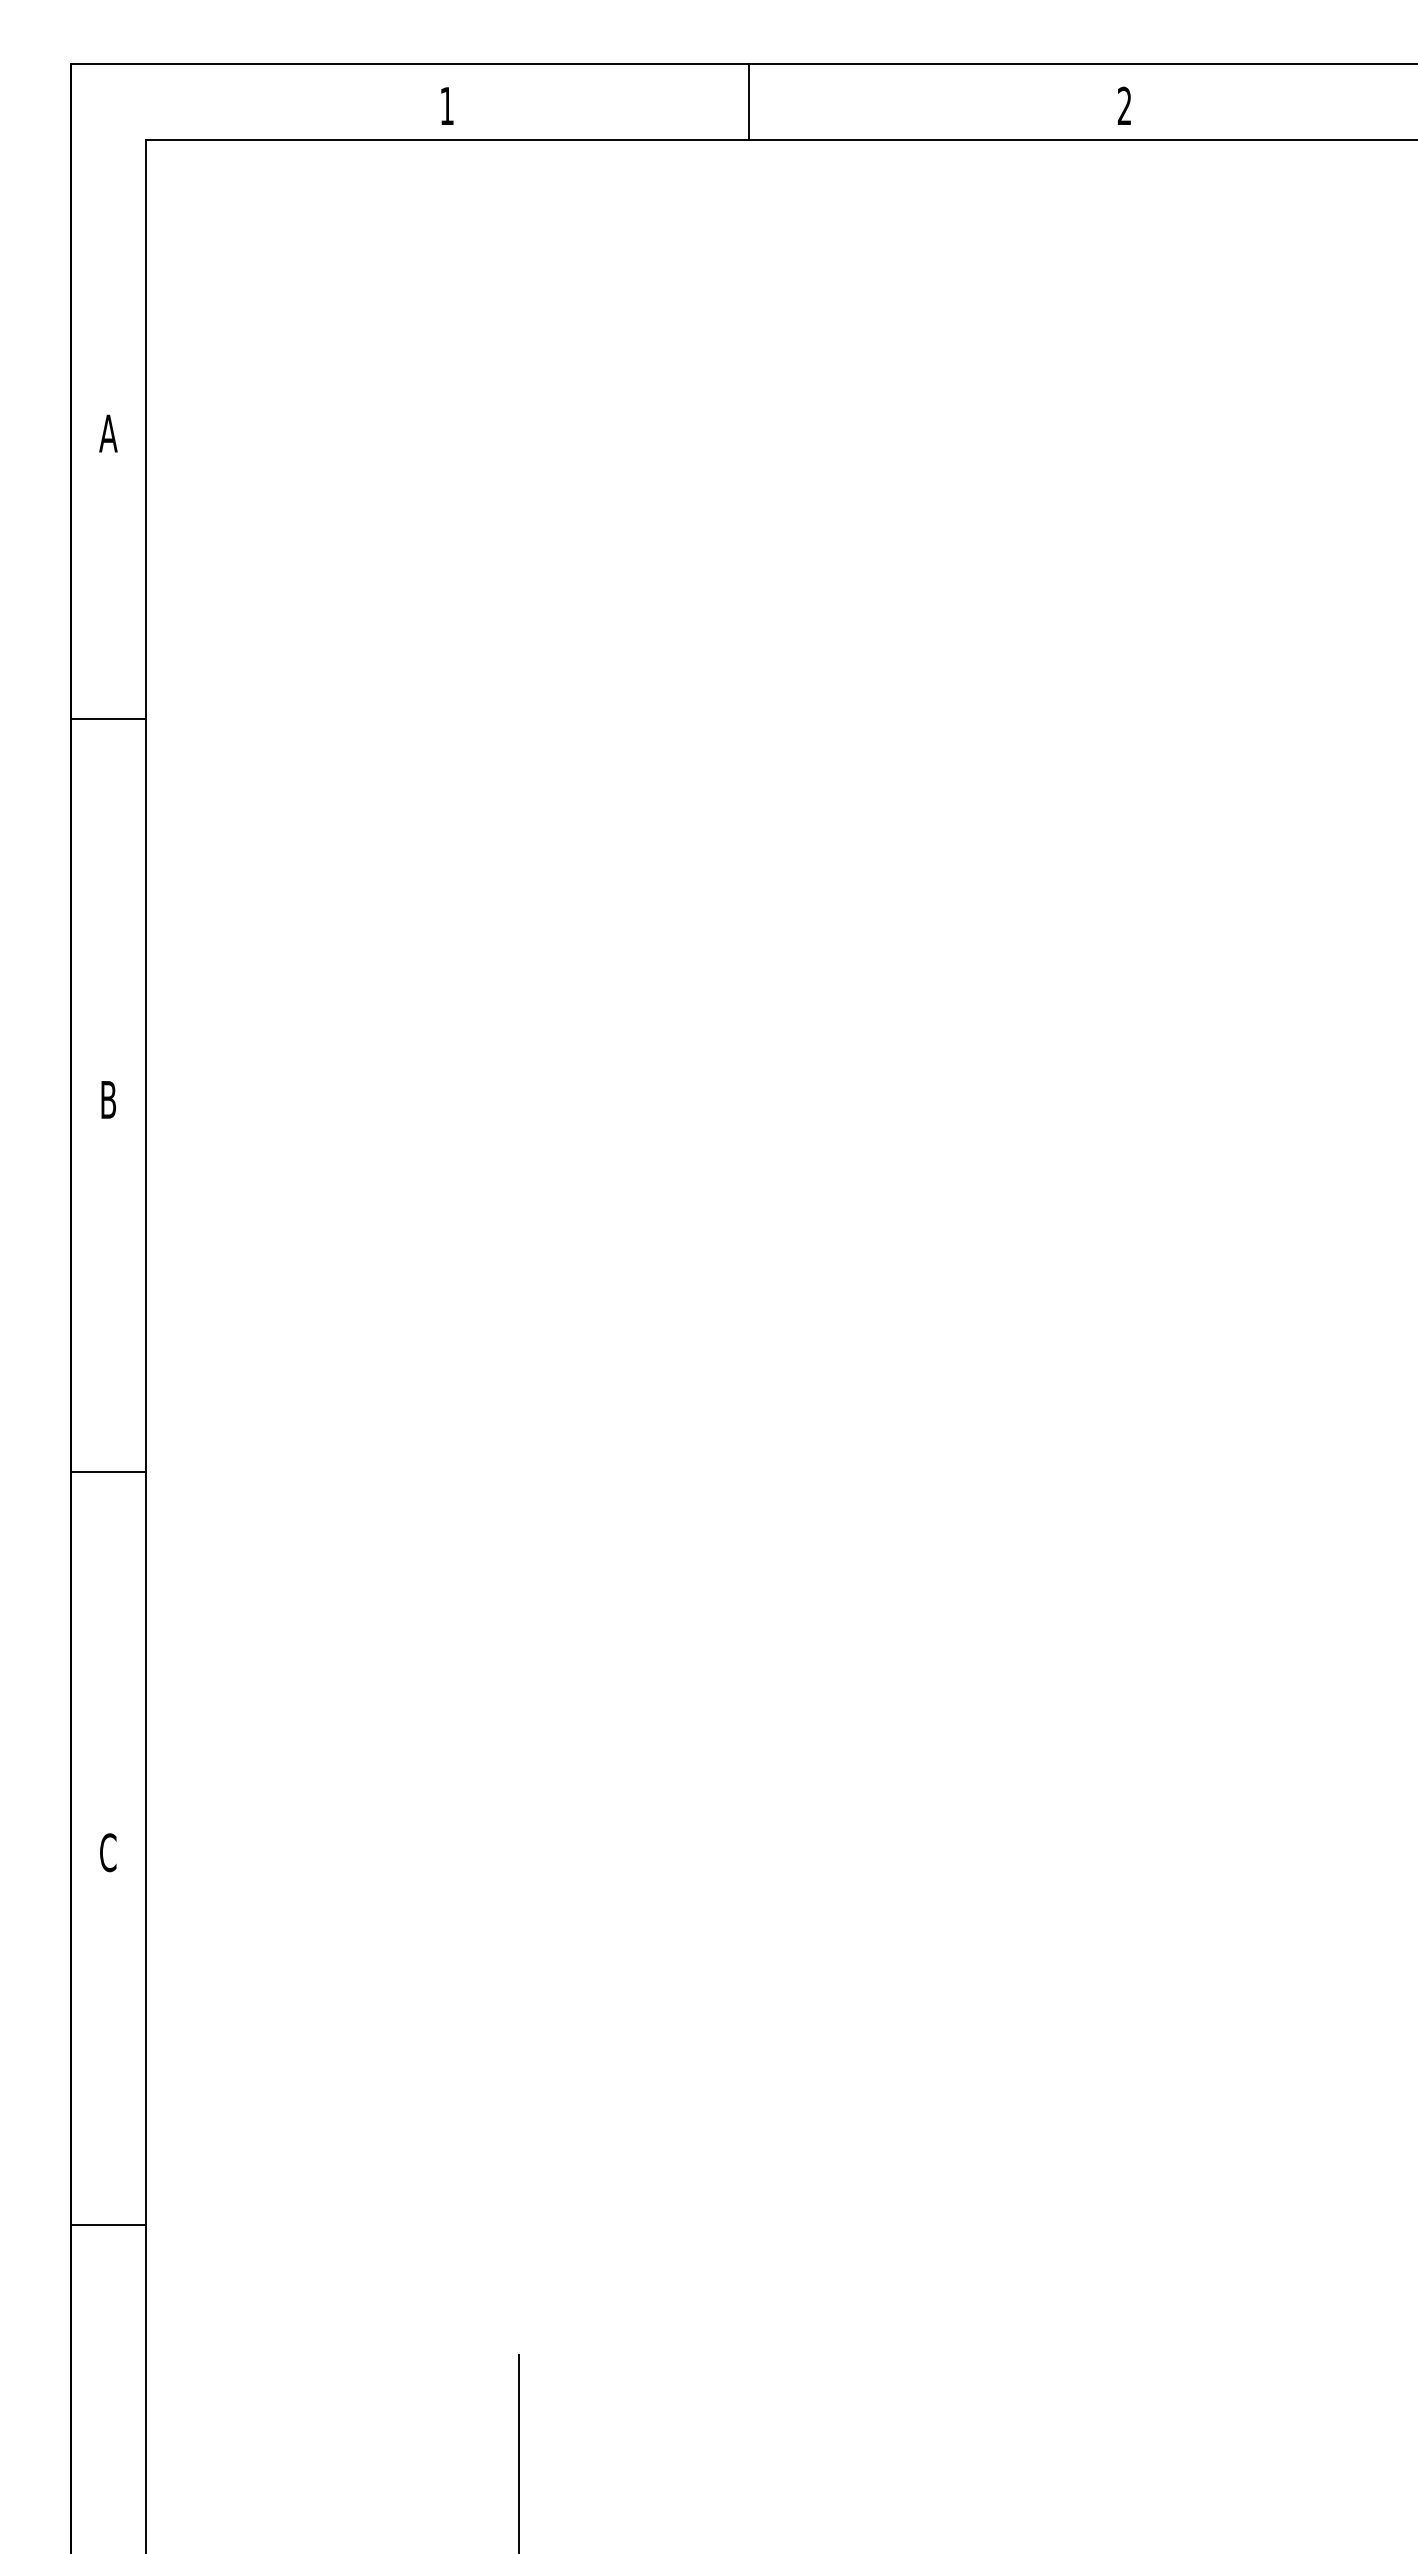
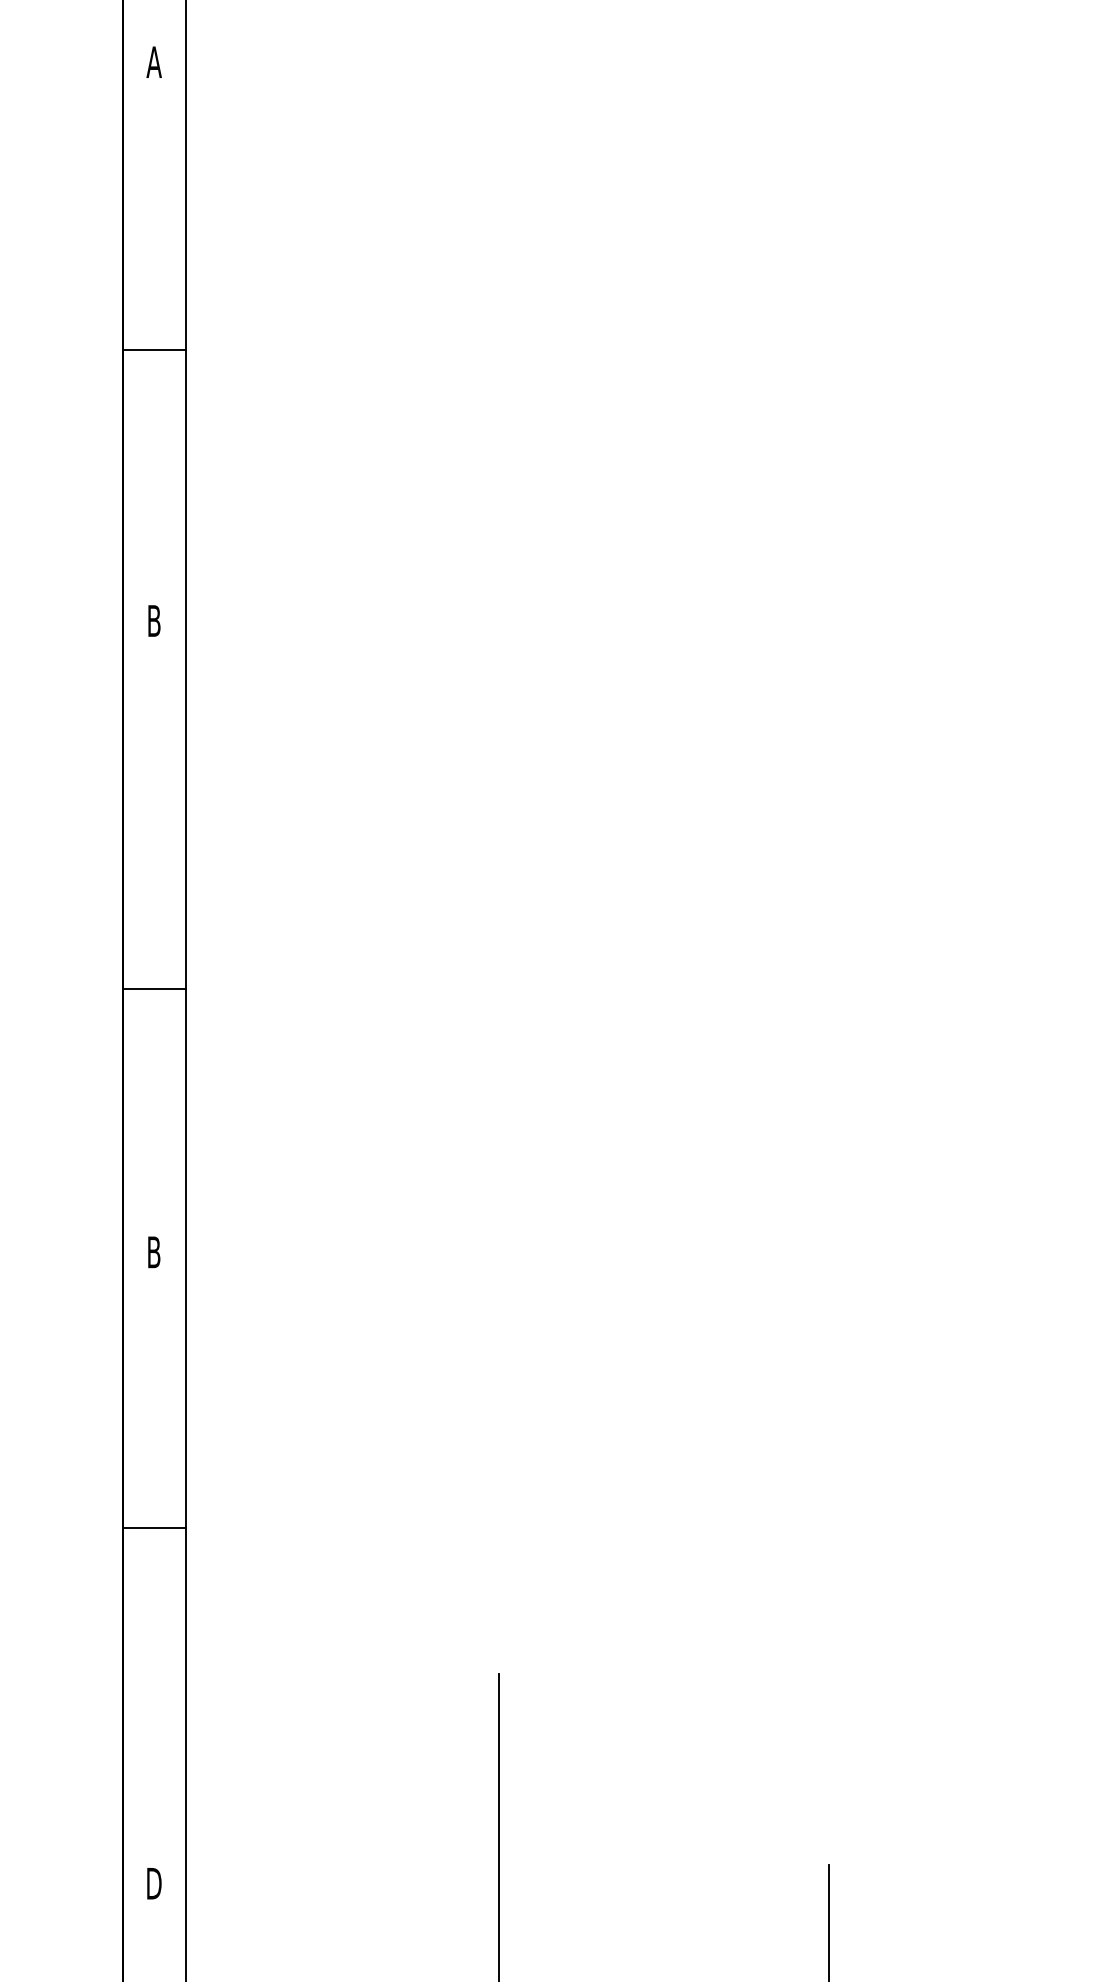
line: (108, 719) -> (154, 350), moved
line: (108, 1472) -> (154, 989), moved
text: (108, 1852) -> (154, 1252), C -> B
line: (108, 2225) -> (154, 1528), moved

